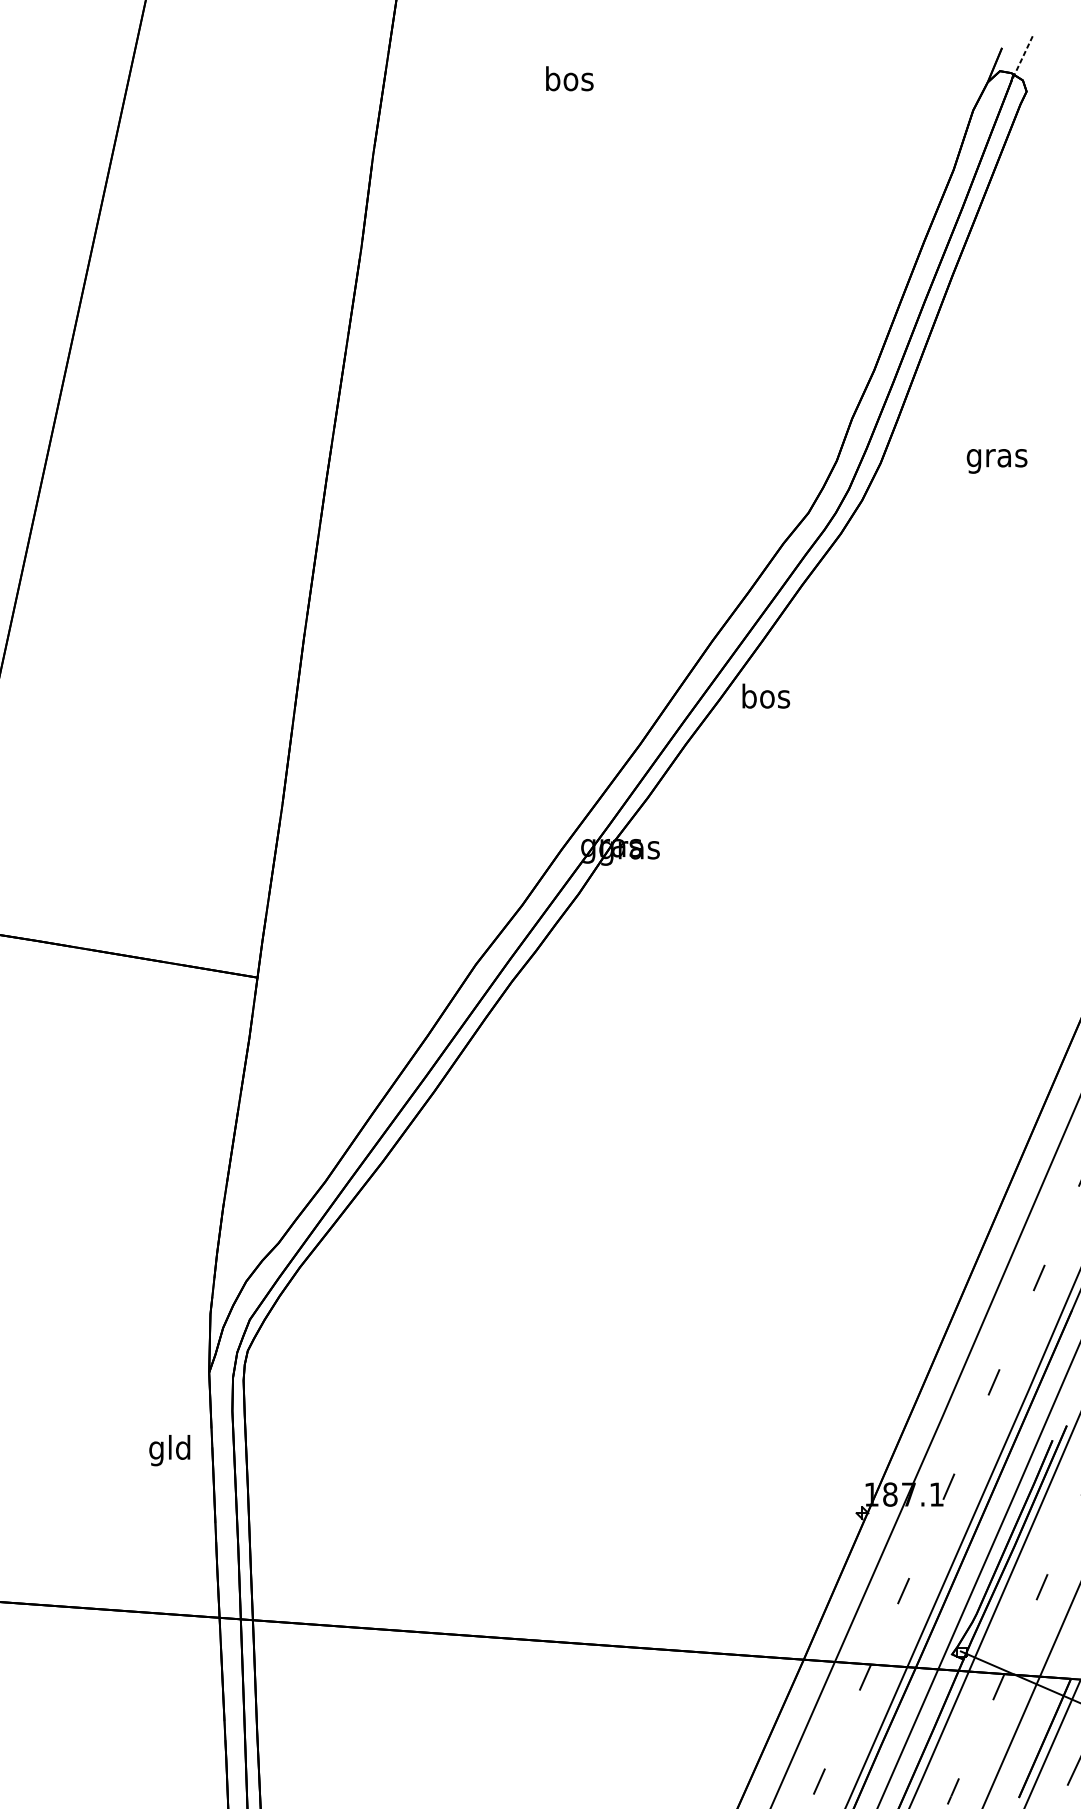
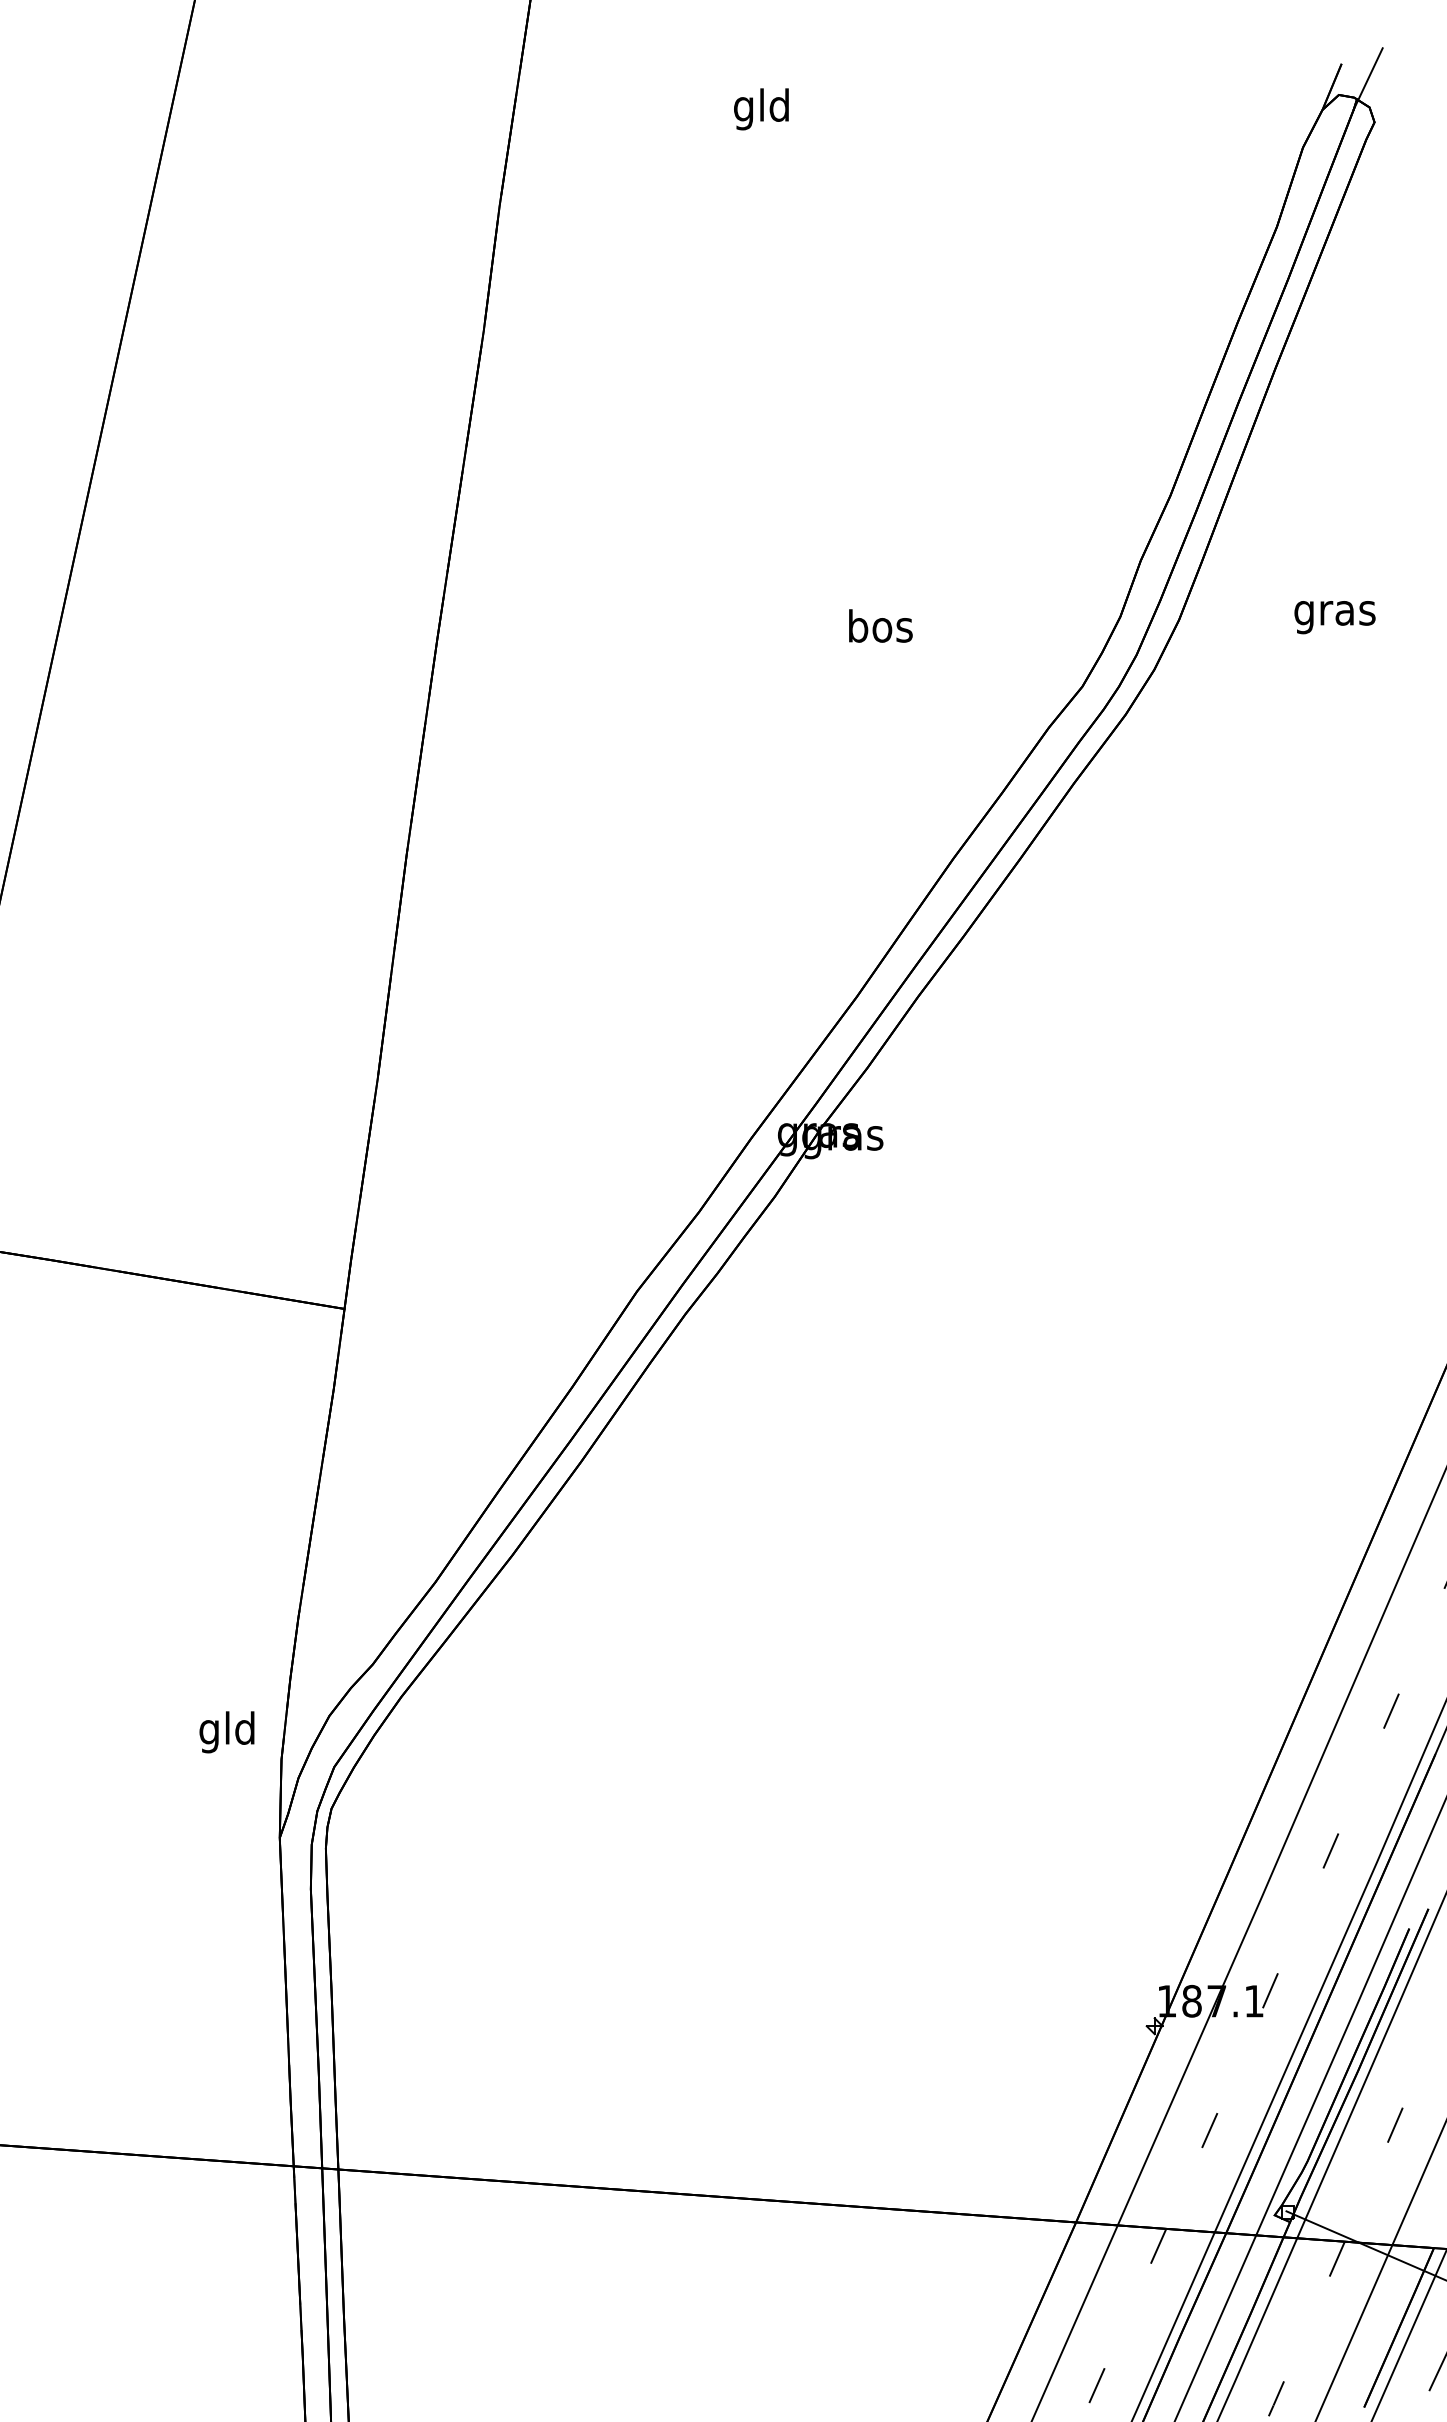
line: (1022, 58) -> (1368, 78), dashed -> solid
text: (569, 82) -> (762, 109), bos -> gld
text: (766, 695) -> (880, 625), moved
text: (169, 1450) -> (226, 1732), moved

